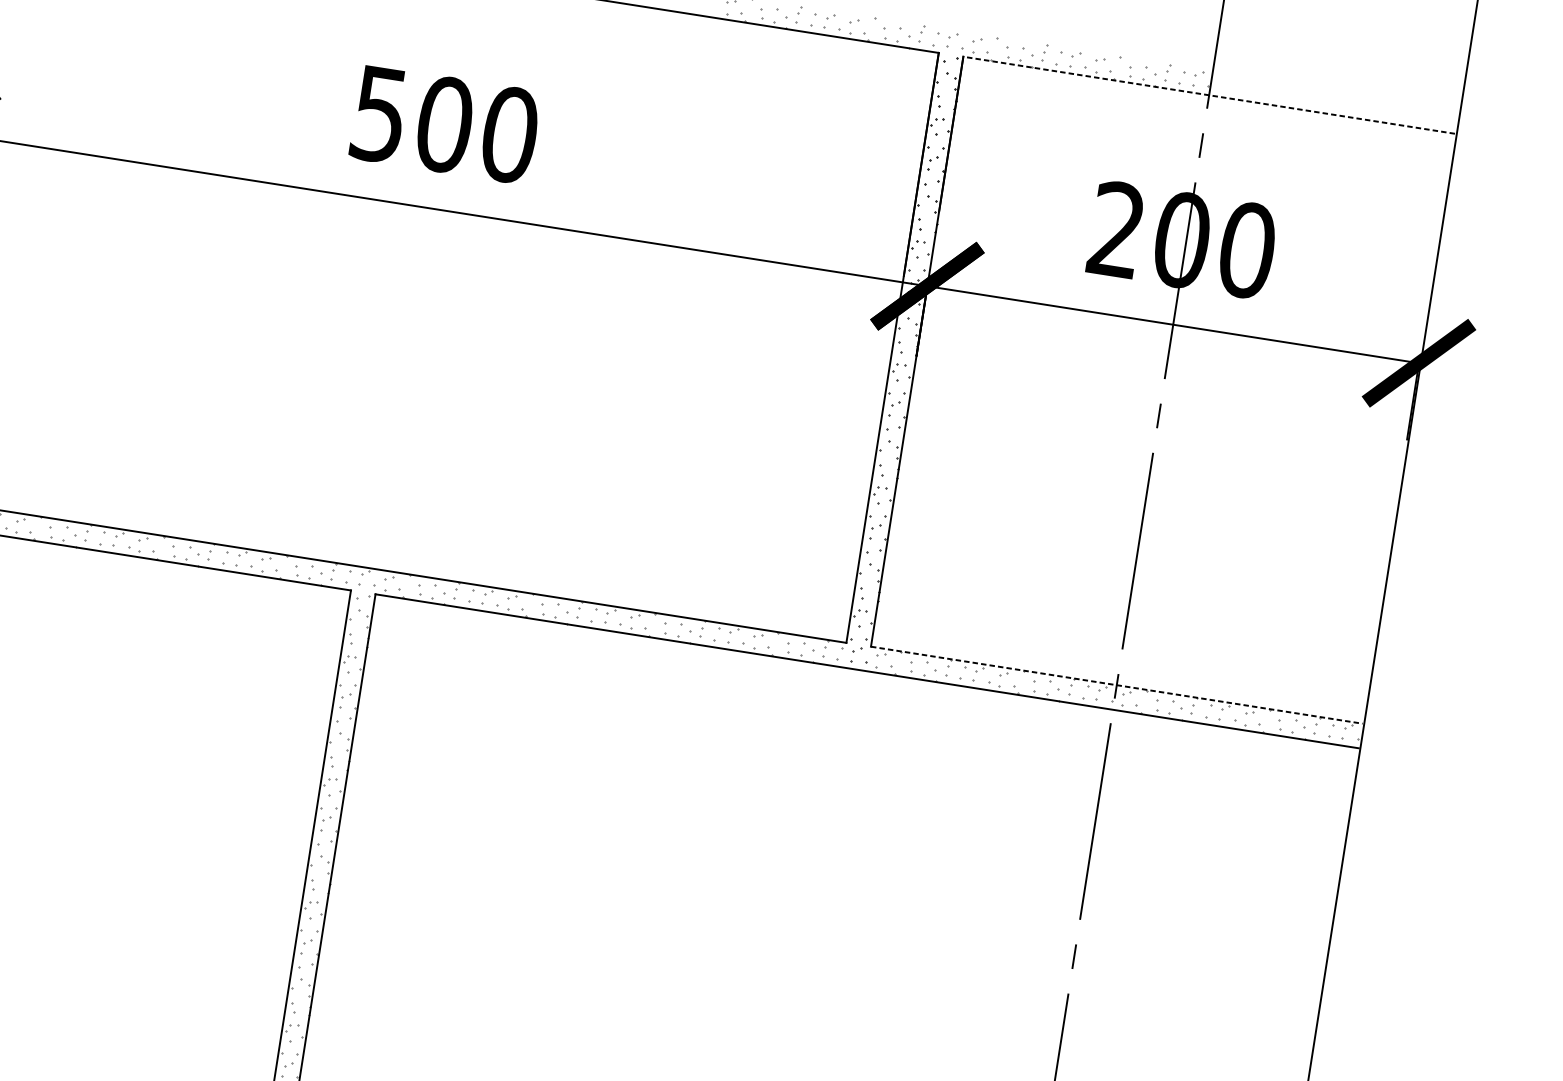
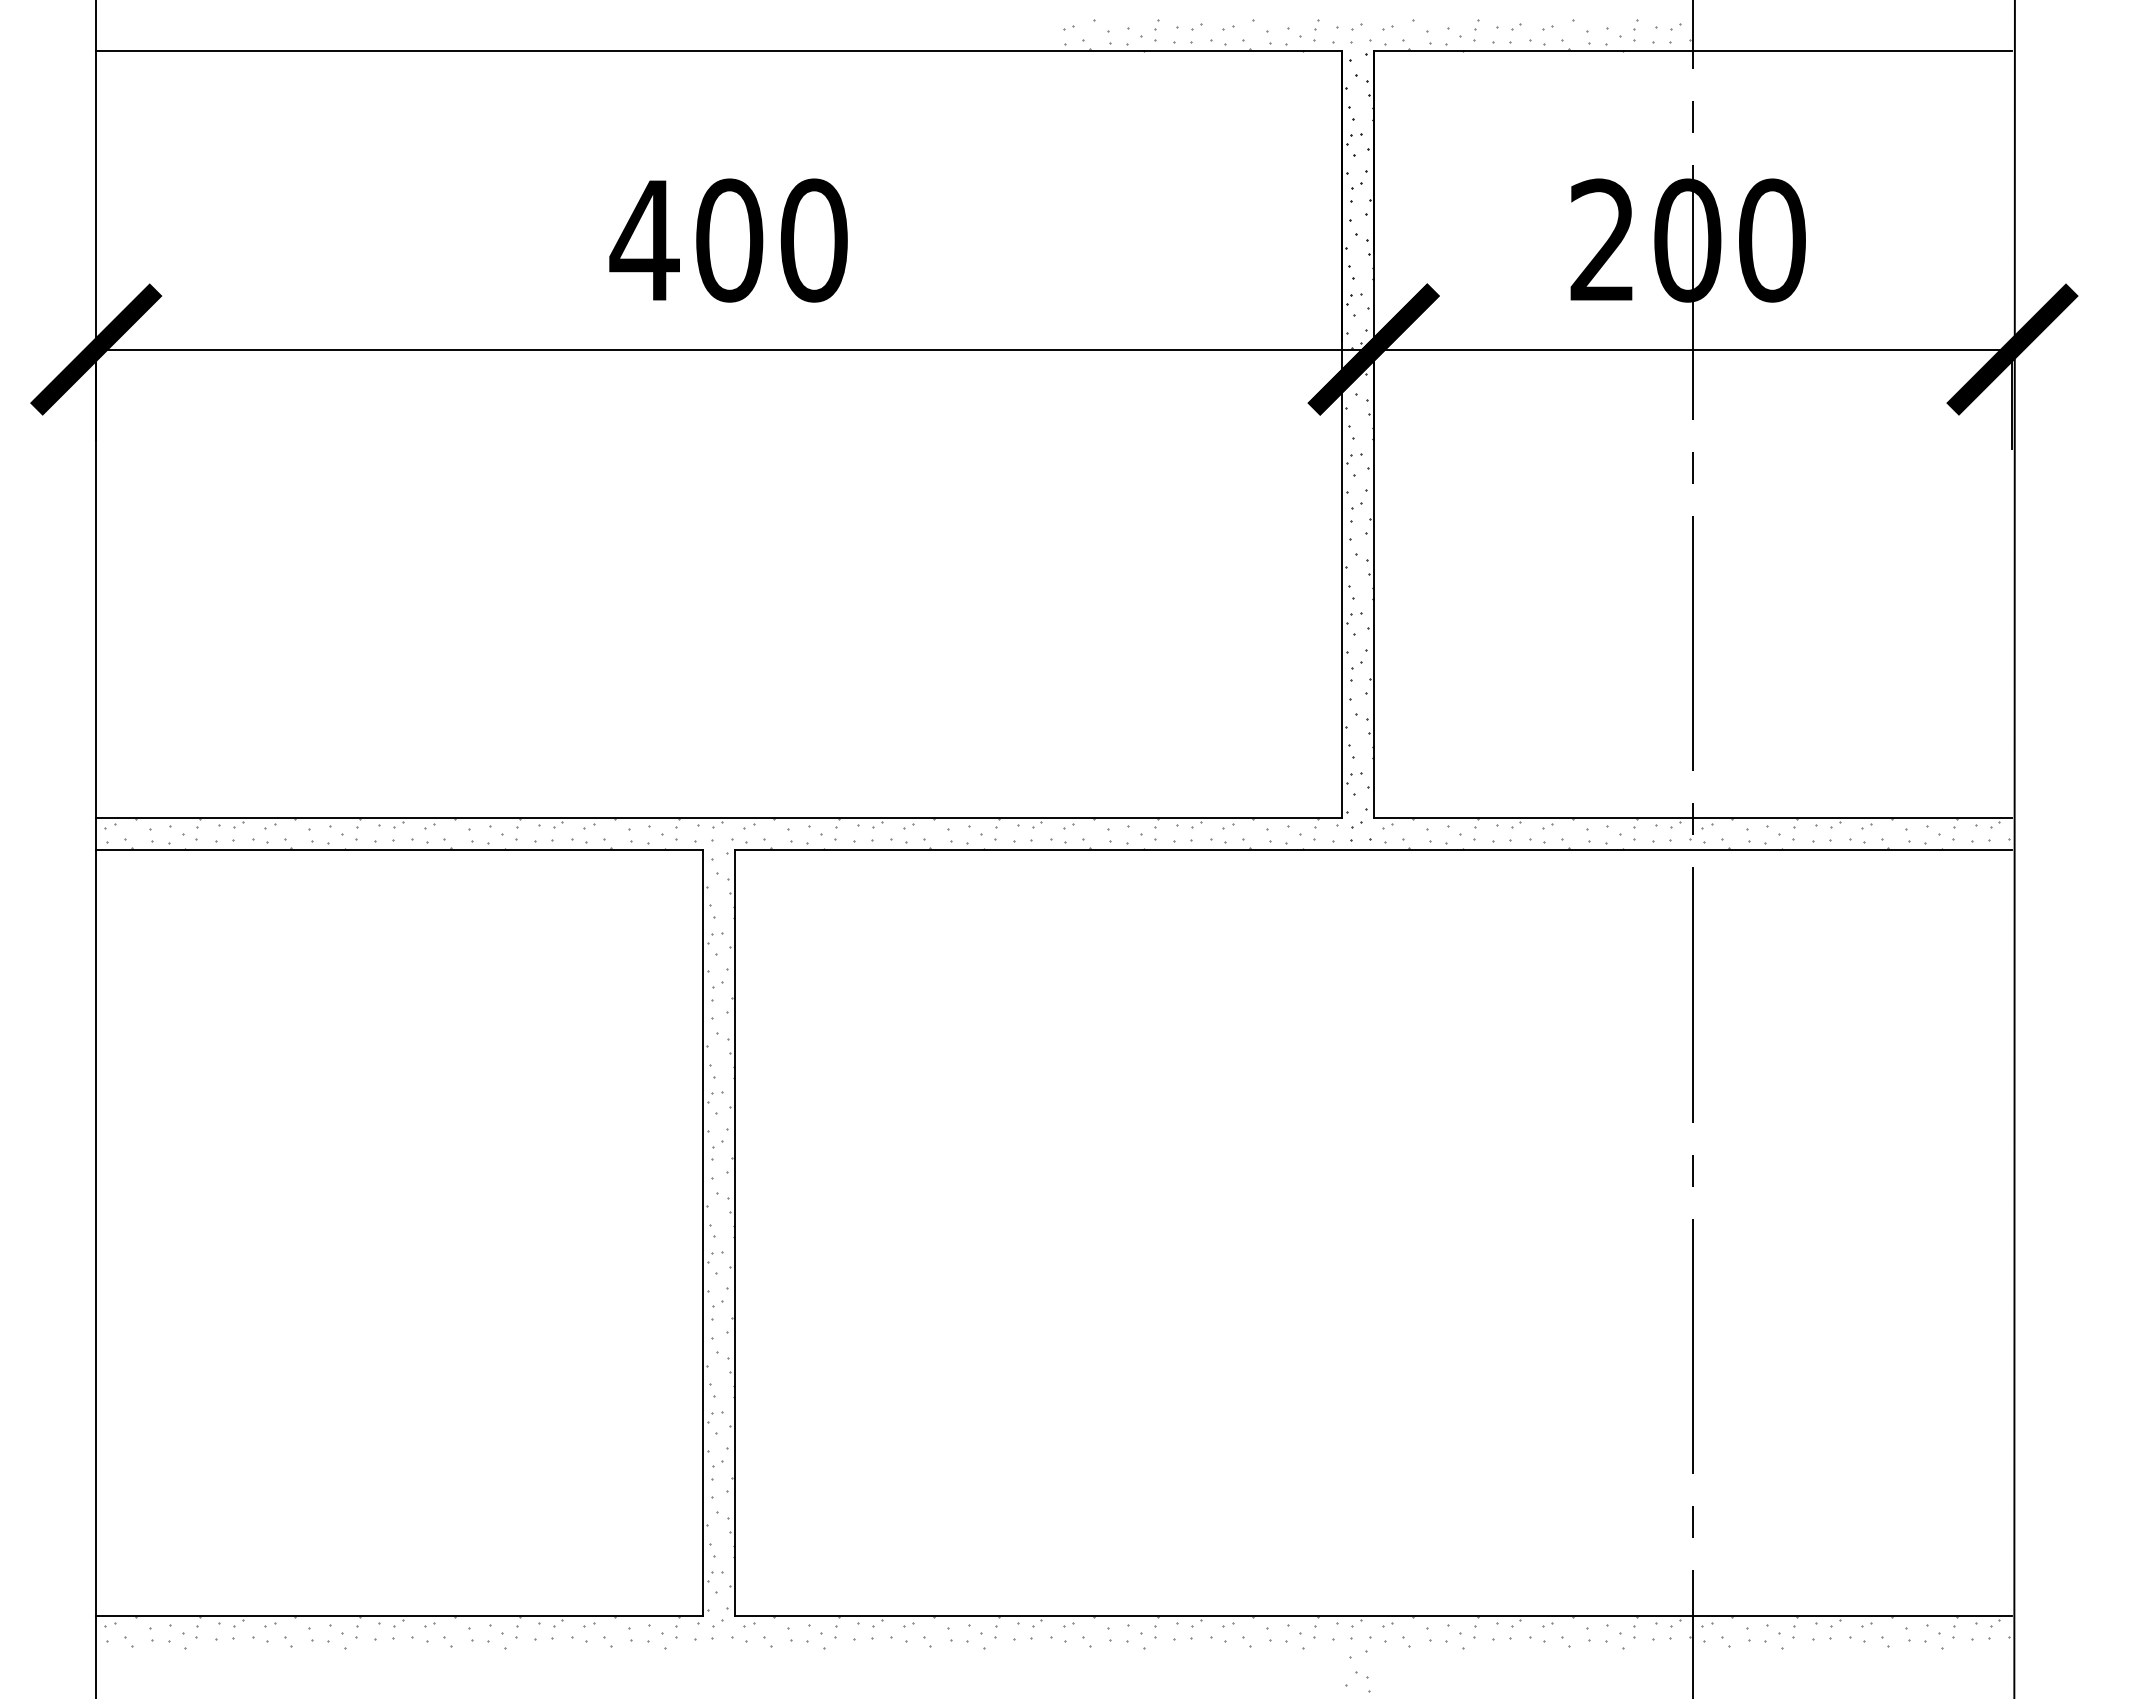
line: (1208, 95) -> (1692, 51), dashed -> solid
text: (379, 115) -> (644, 241), 500 -> 400
line: (1117, 684) -> (1693, 817), dashed -> solid

